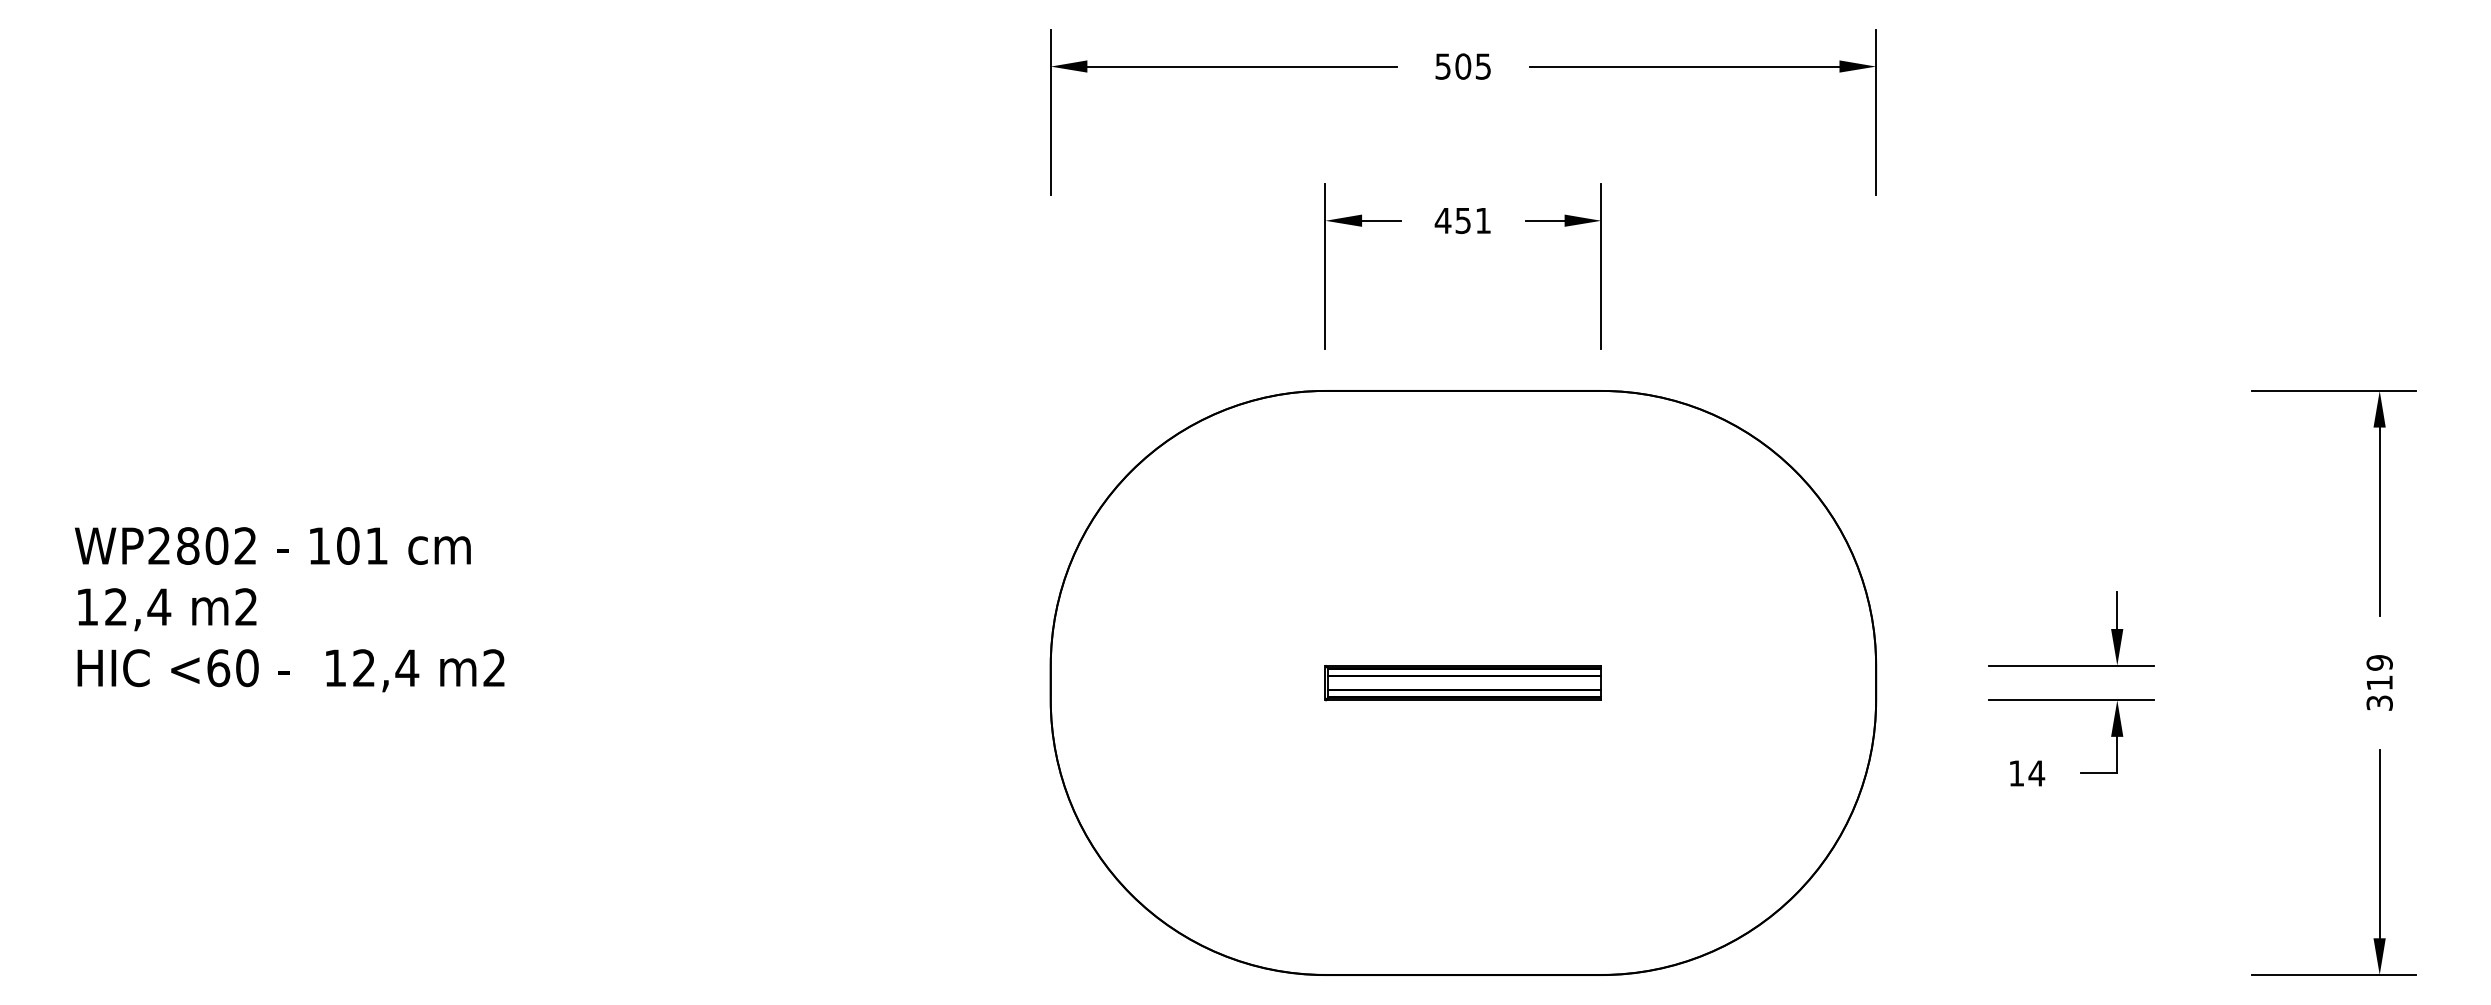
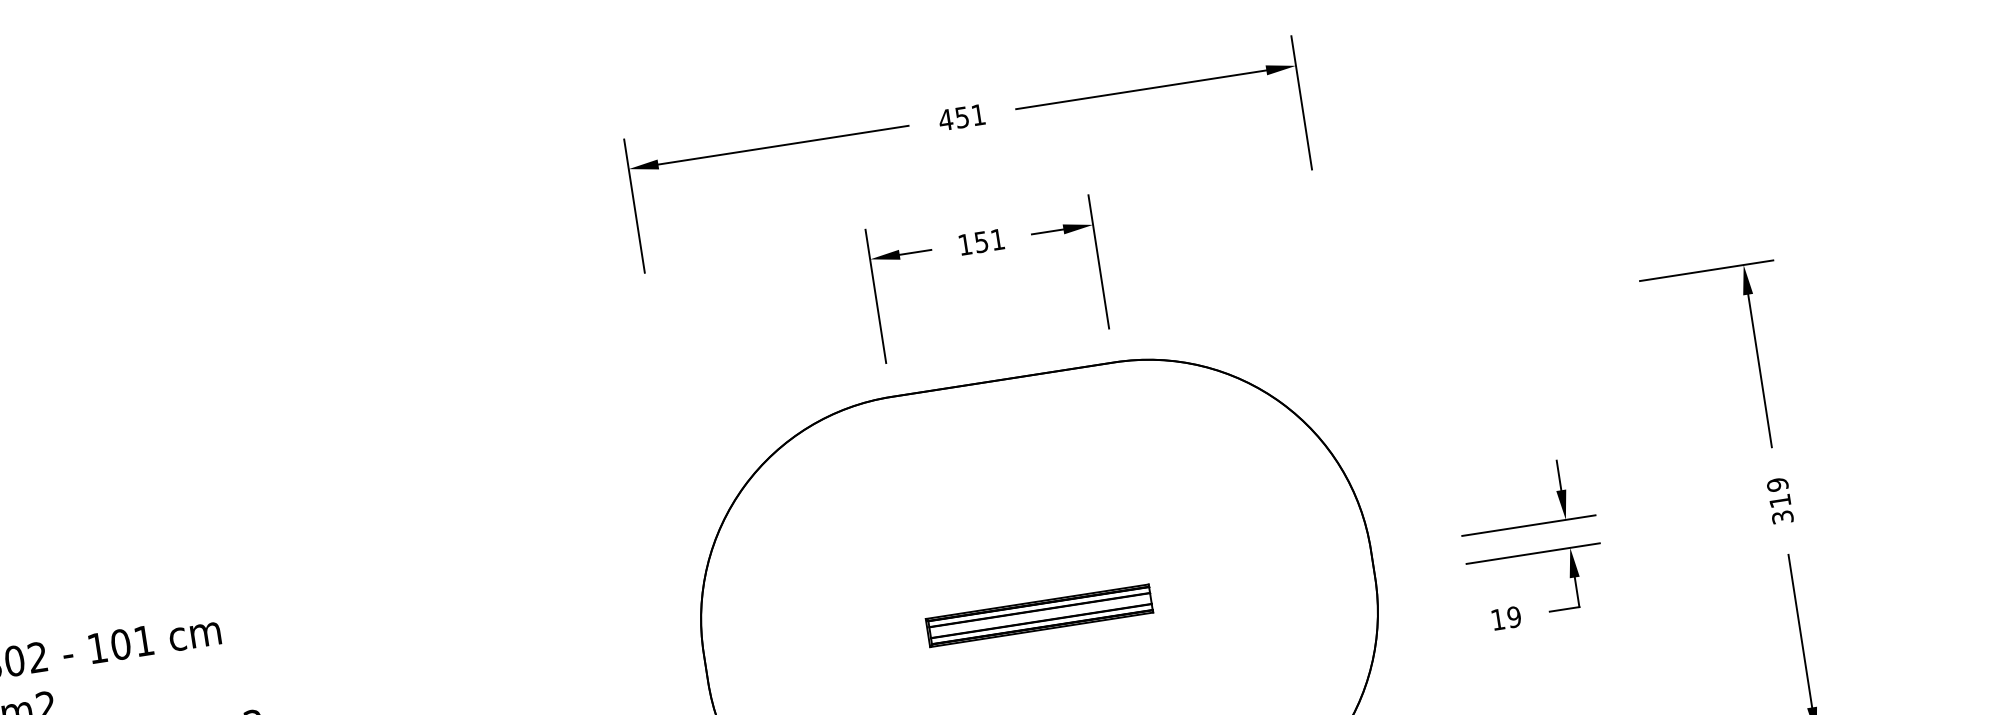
text: (1462, 66) -> (961, 117), 505 -> 451
text: (1442, 220) -> (964, 244), 451 -> 151
text: (2036, 773) -> (1514, 617), 14 -> 19

